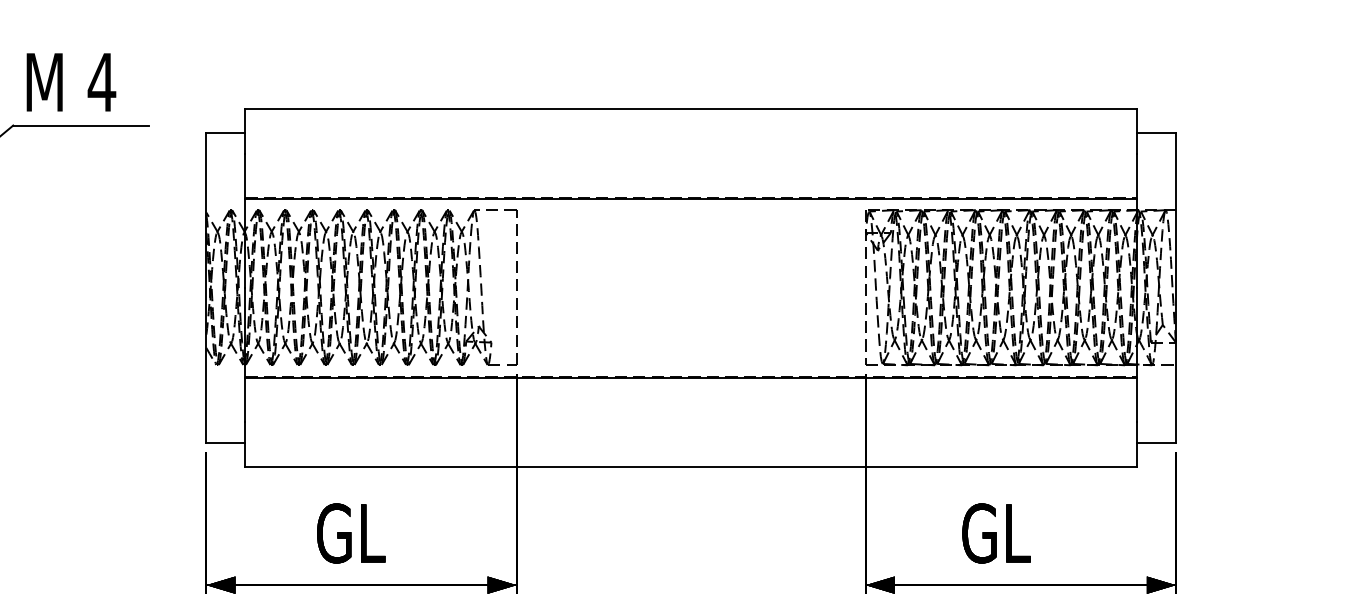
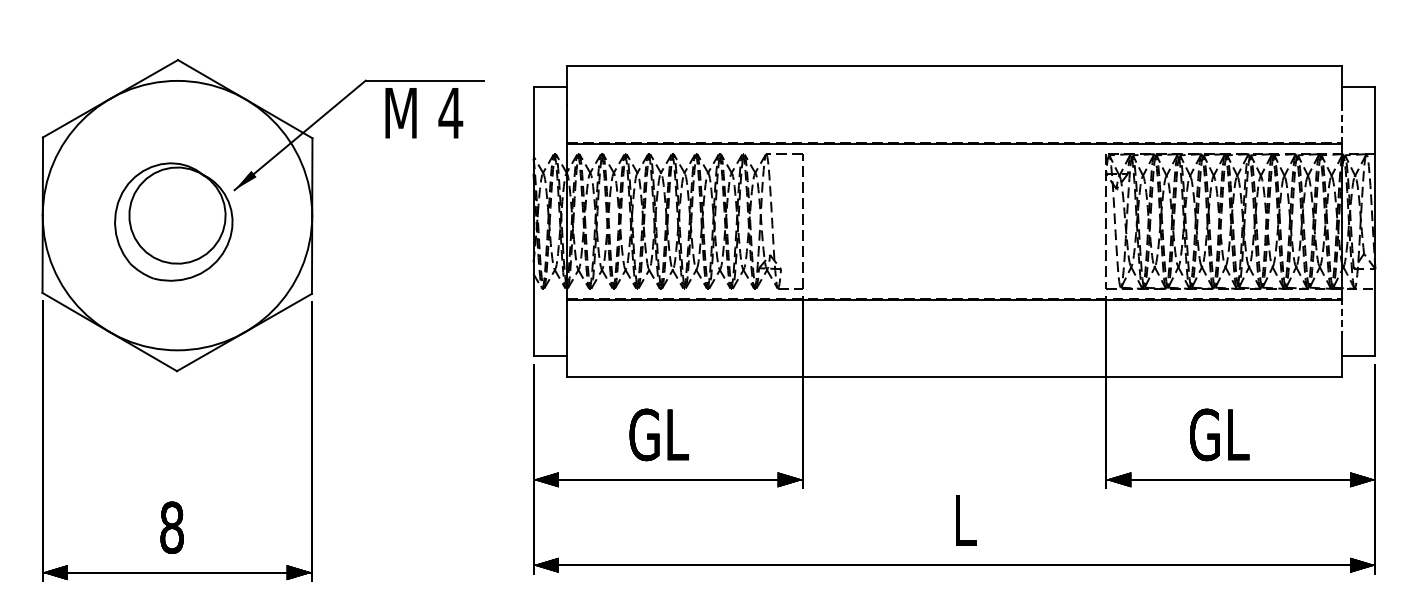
text: (71, 82) -> (424, 113), moved
line: (1136, 176) -> (1341, 124), solid -> dashed
line: (1136, 399) -> (1341, 318), solid -> dashed

